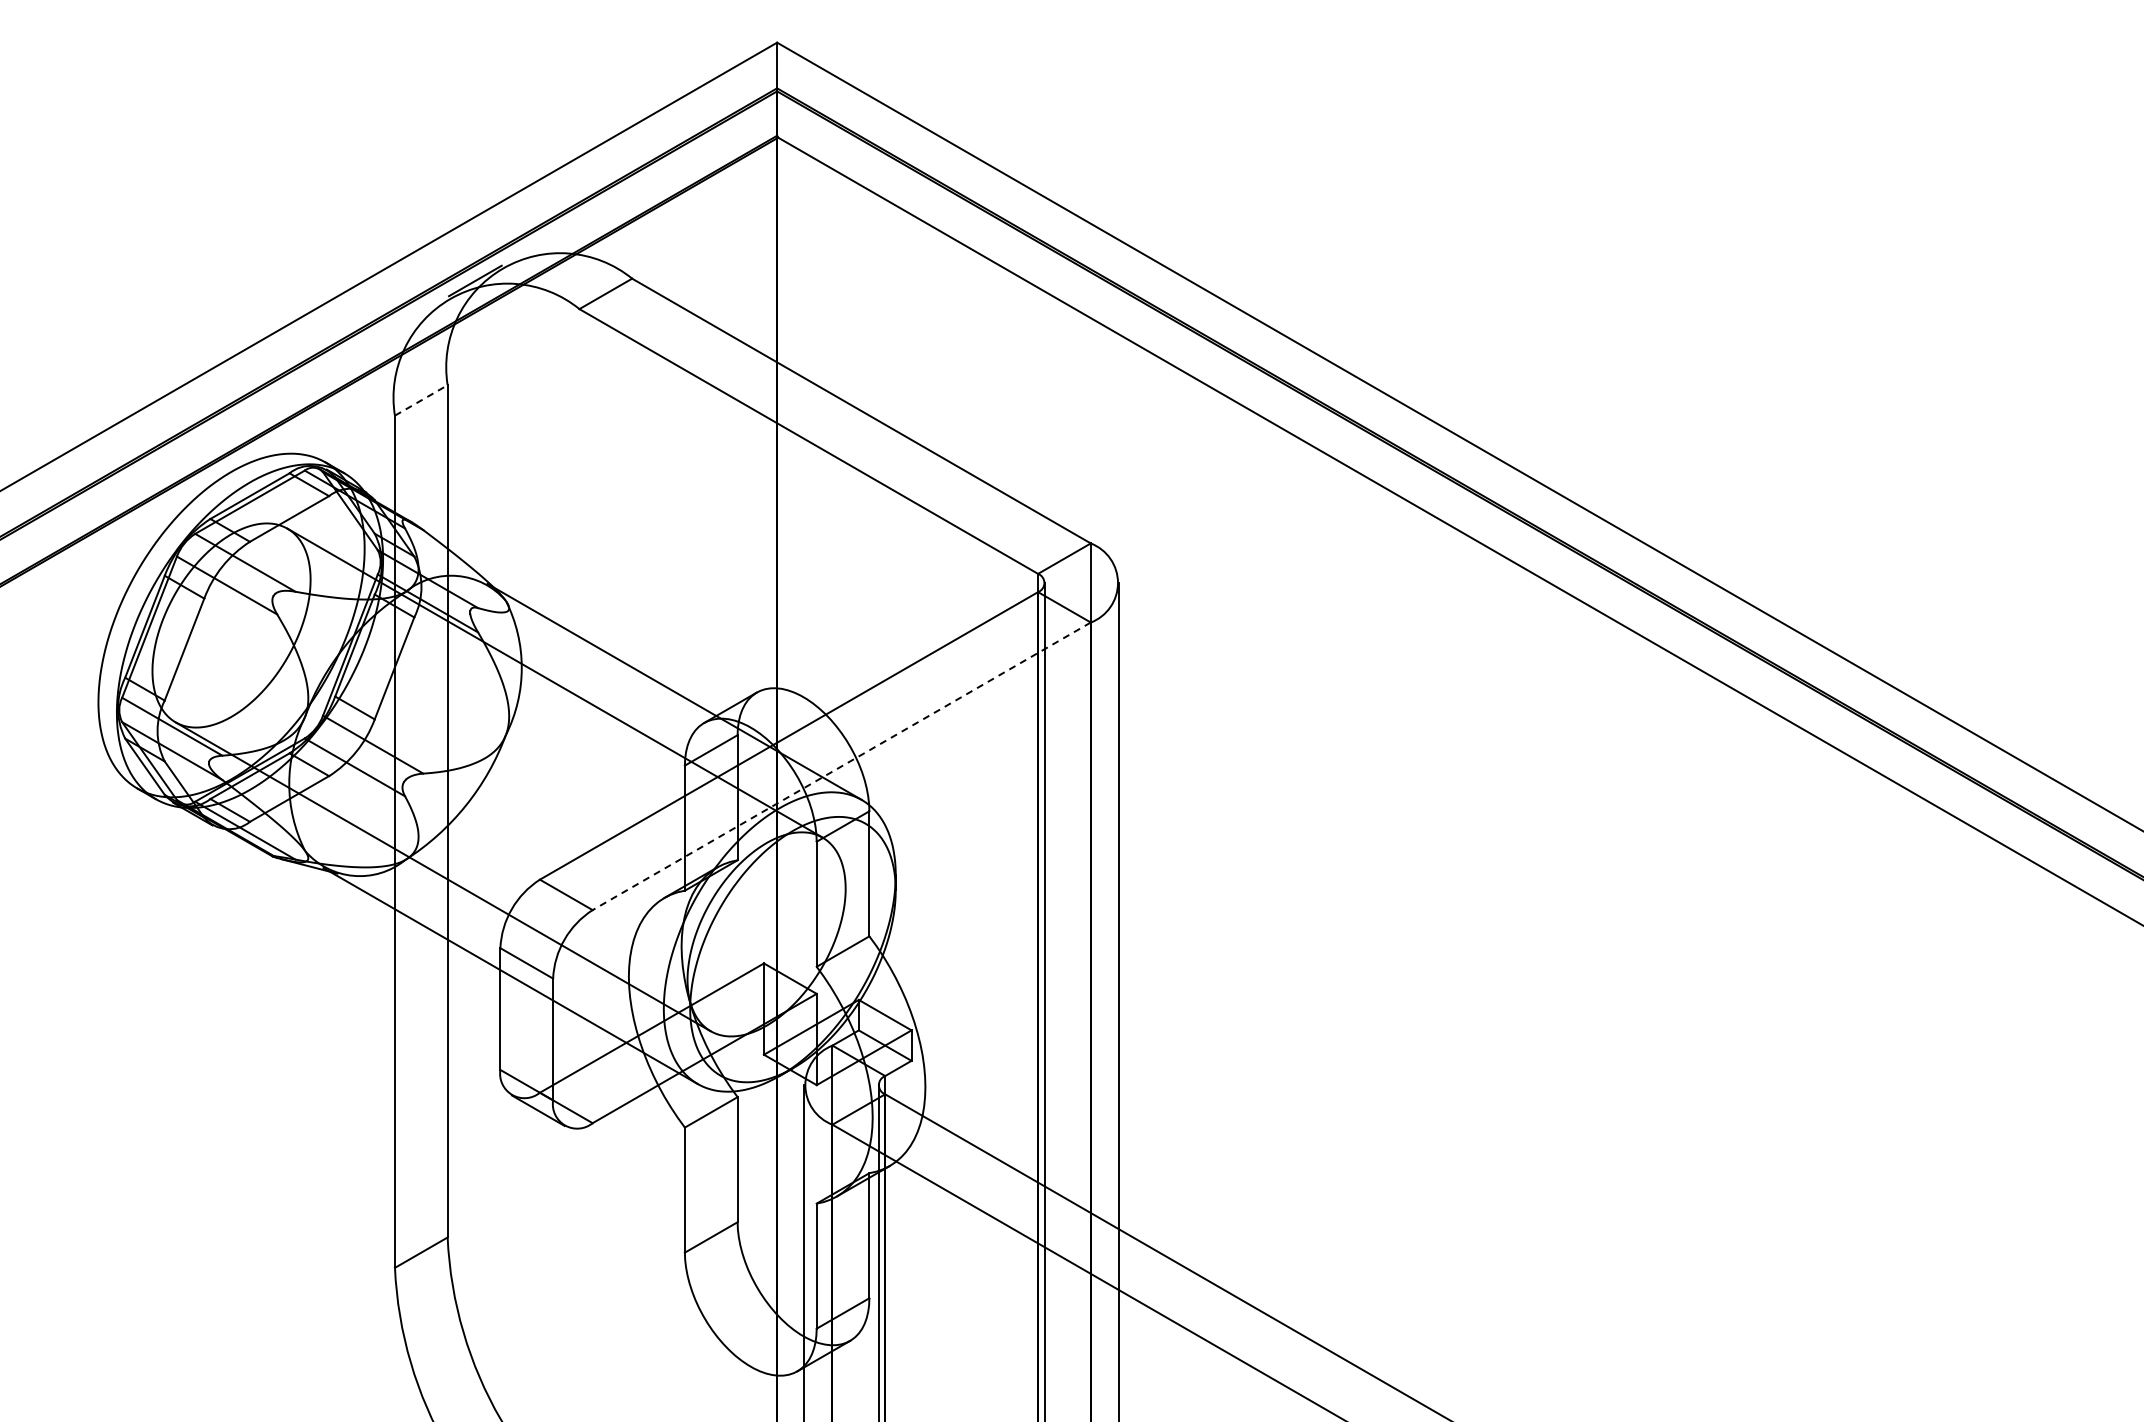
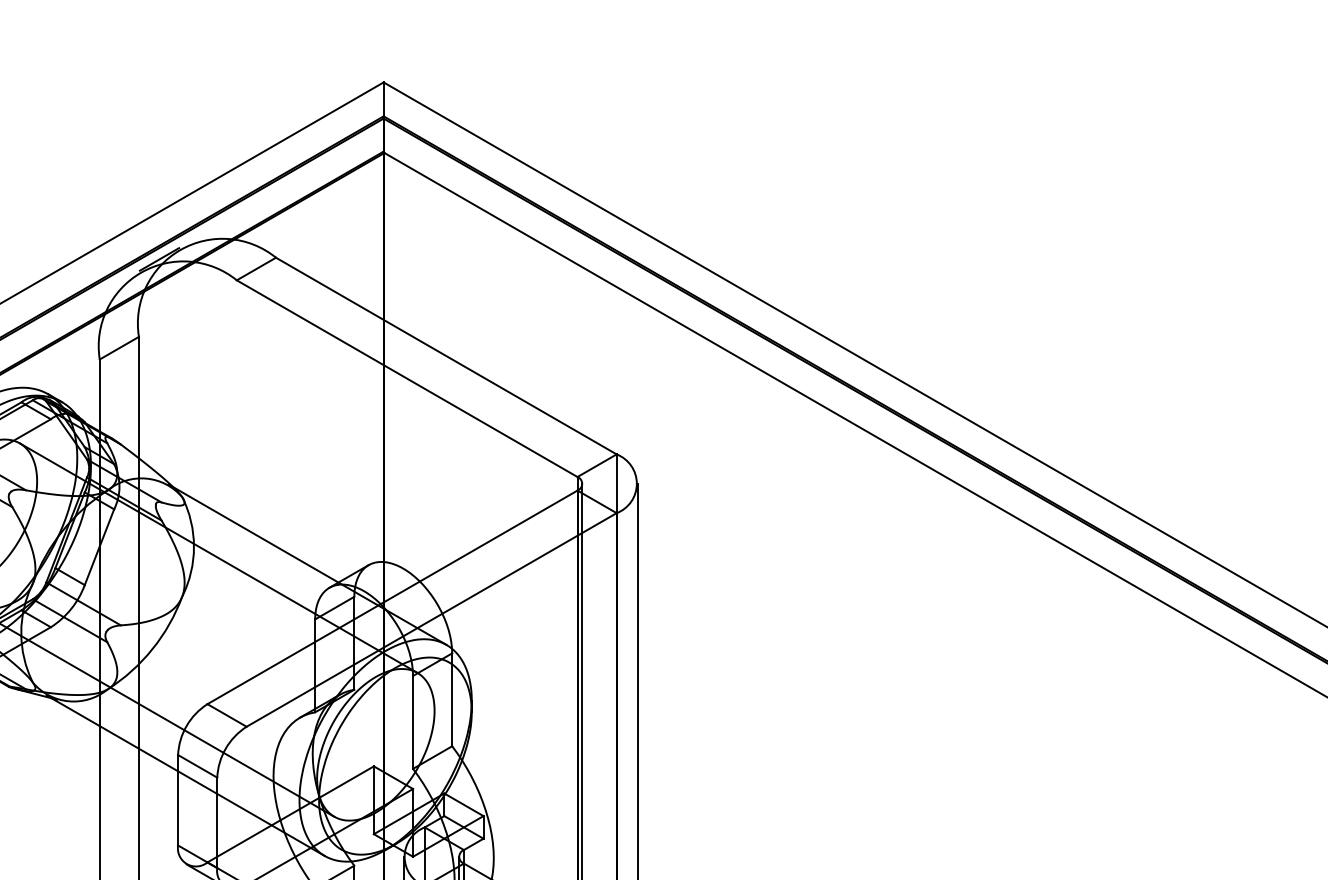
line: (421, 400) -> (119, 348), dashed -> solid
line: (841, 766) -> (431, 620), dashed -> solid

